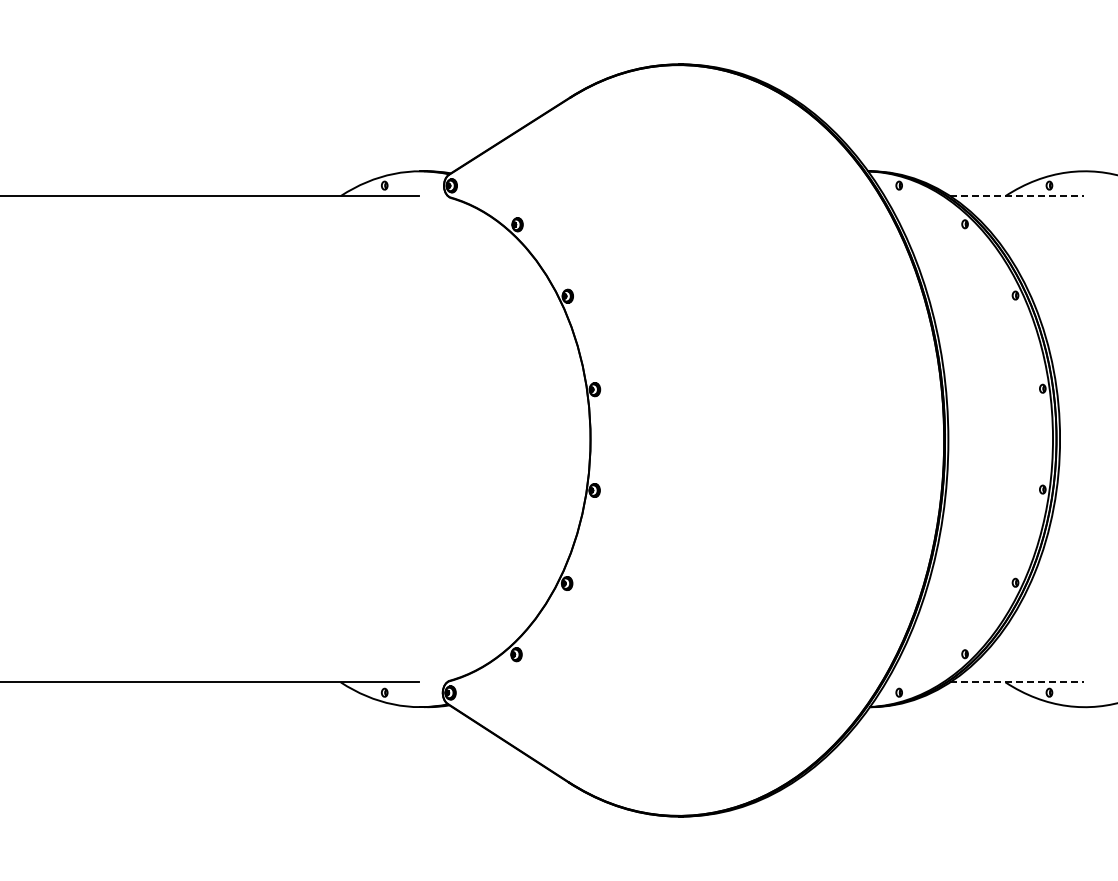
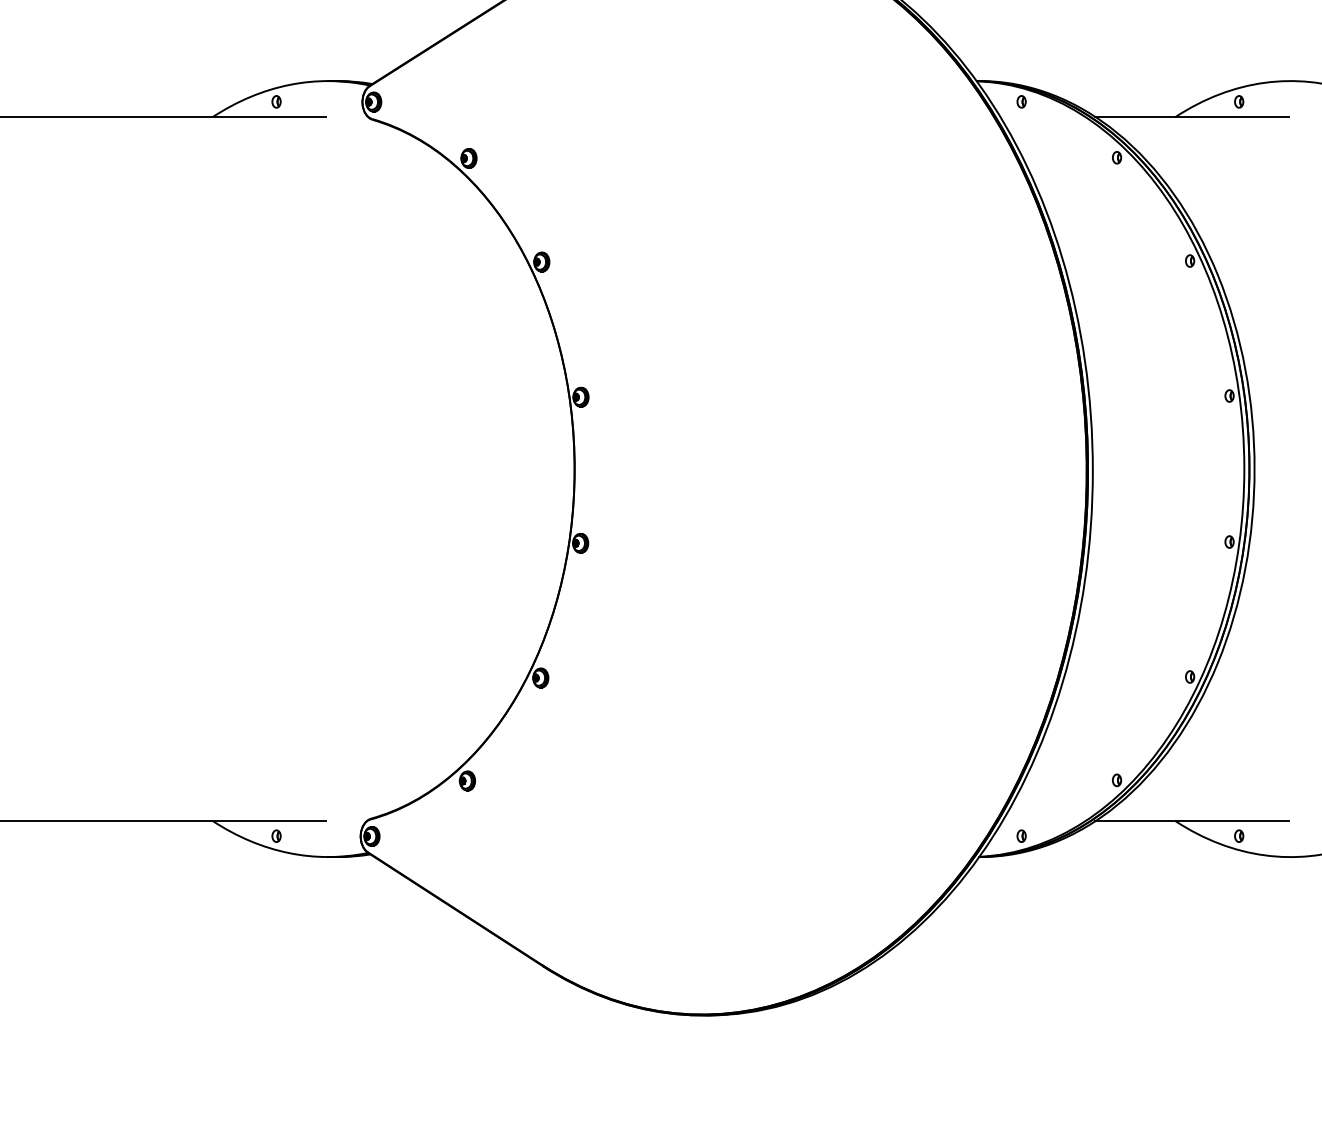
line: (1016, 196) -> (1191, 117), dashed -> solid
line: (1016, 682) -> (1191, 821), dashed -> solid

